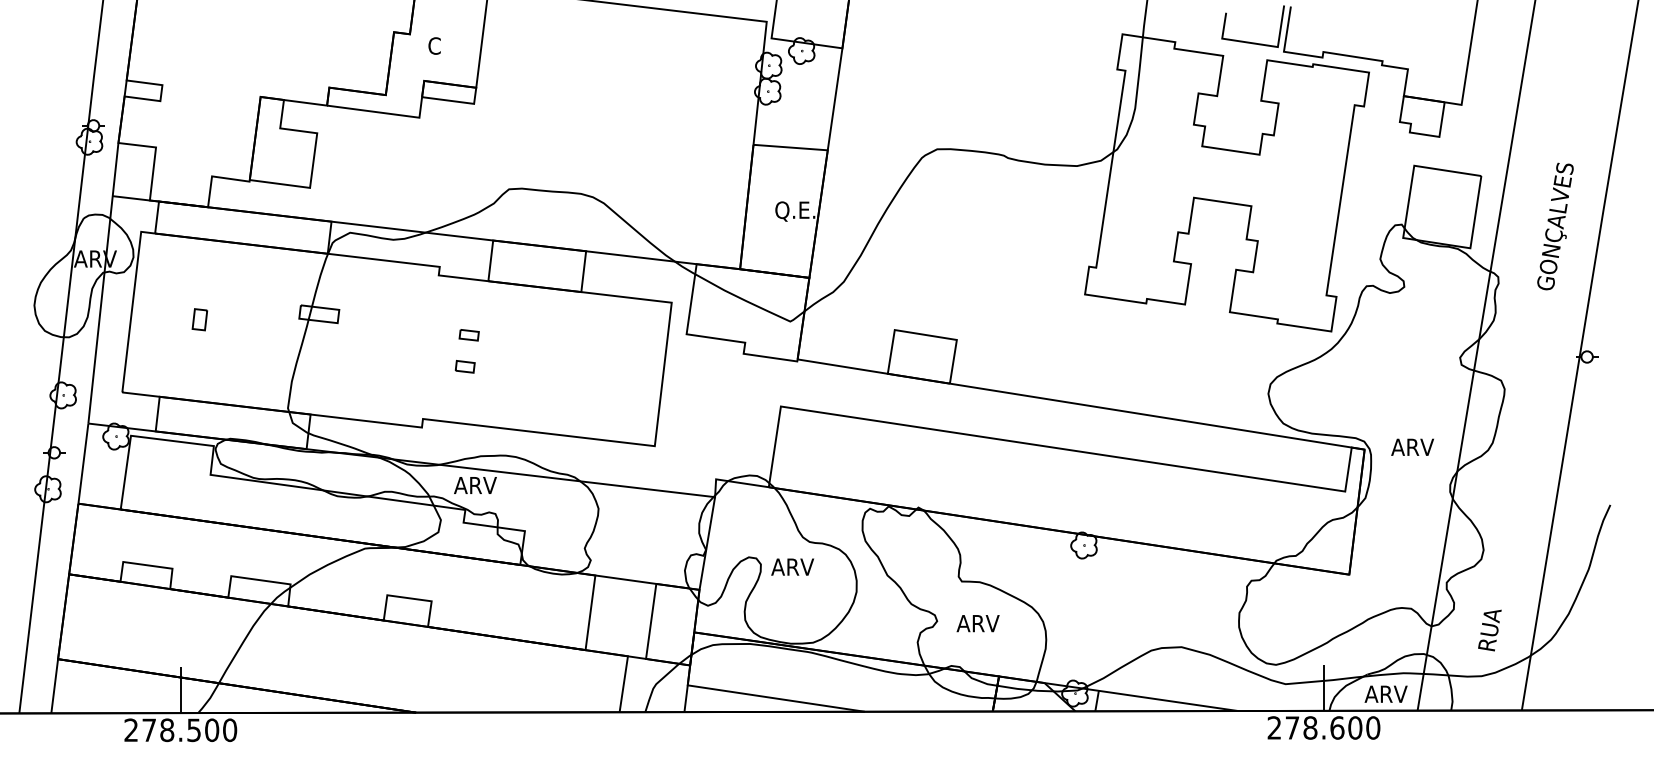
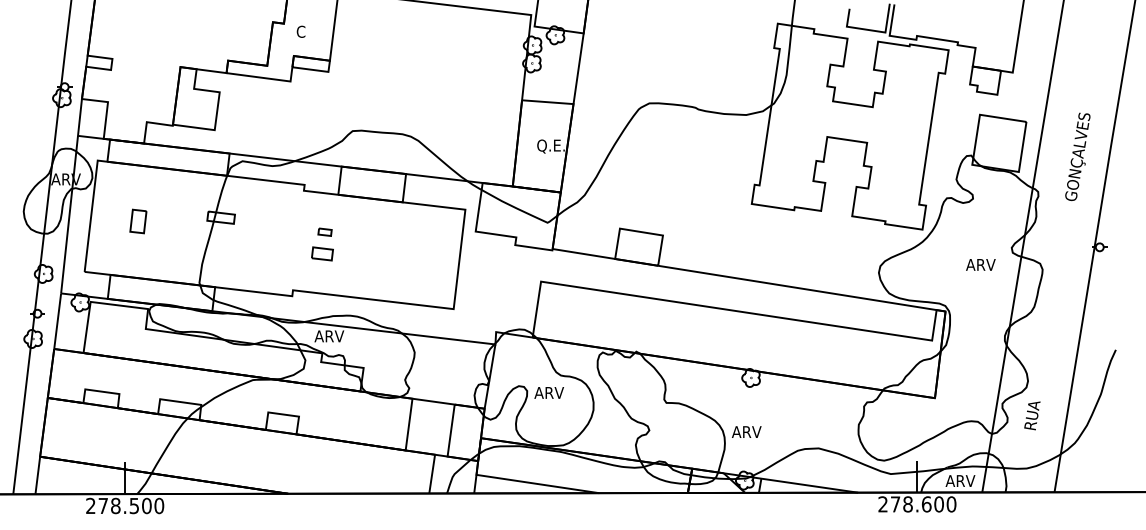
part: (200, 319) -> (138, 221), size x1.6
part: (464, 367) -> (321, 254), size x1.6
text: (1412, 446) -> (980, 264), moved
text: (977, 622) -> (746, 431), moved
text: (1490, 629) -> (1032, 415), moved

